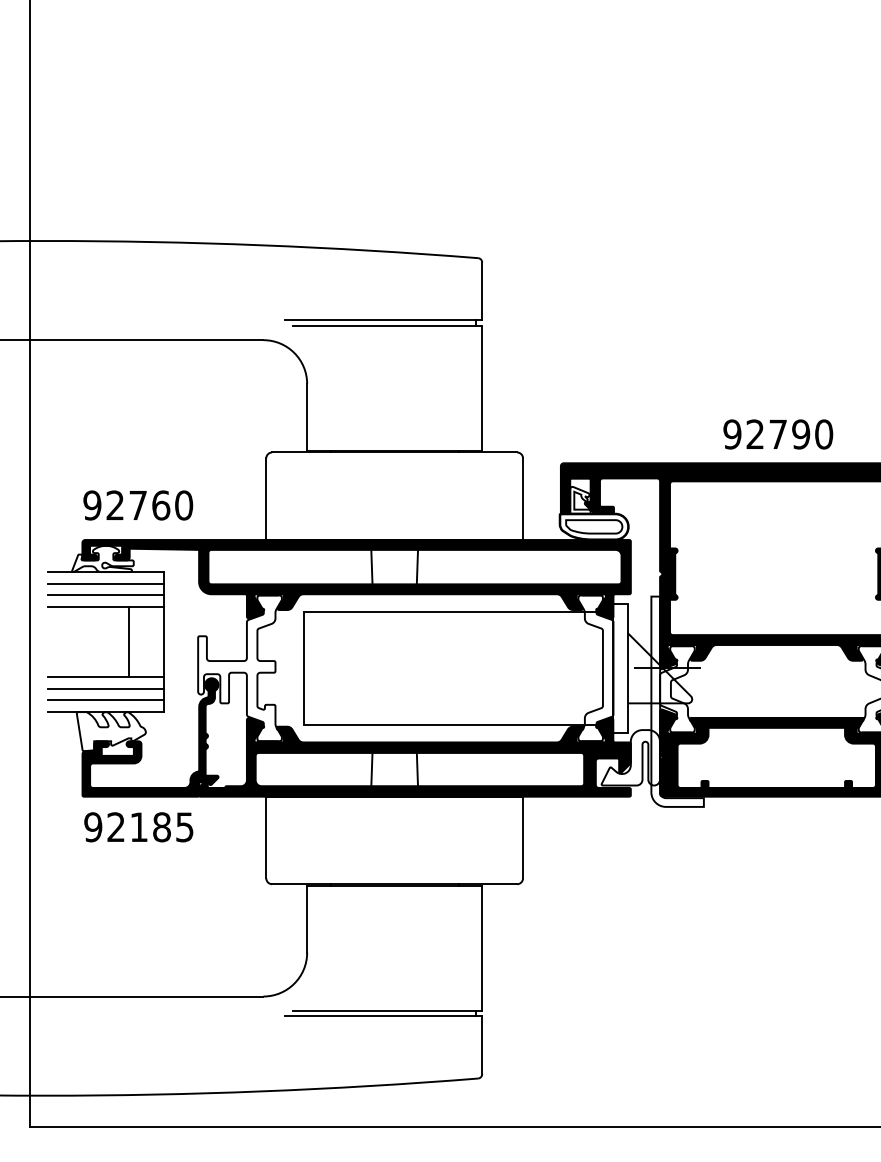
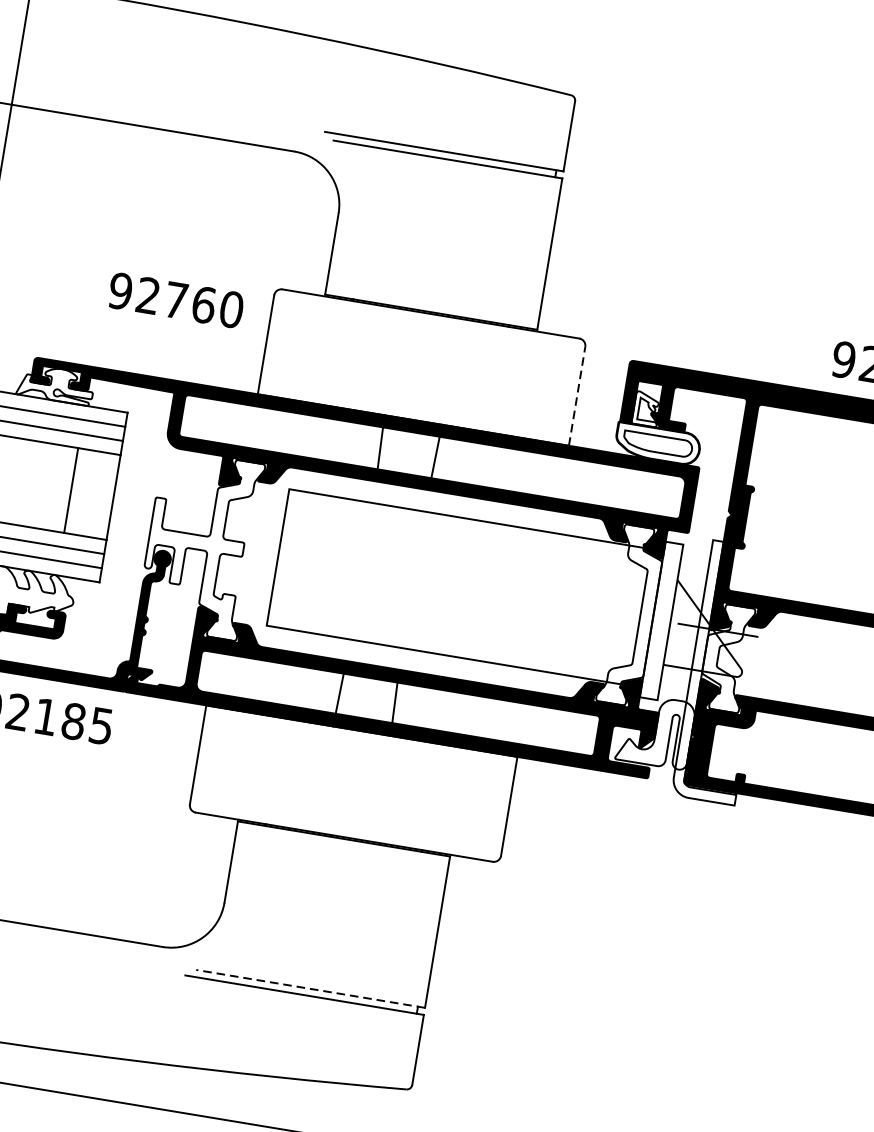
line: (523, 499) -> (577, 396), solid -> dashed
text: (138, 505) -> (176, 300), moved
line: (387, 1010) -> (310, 988), solid -> dashed

